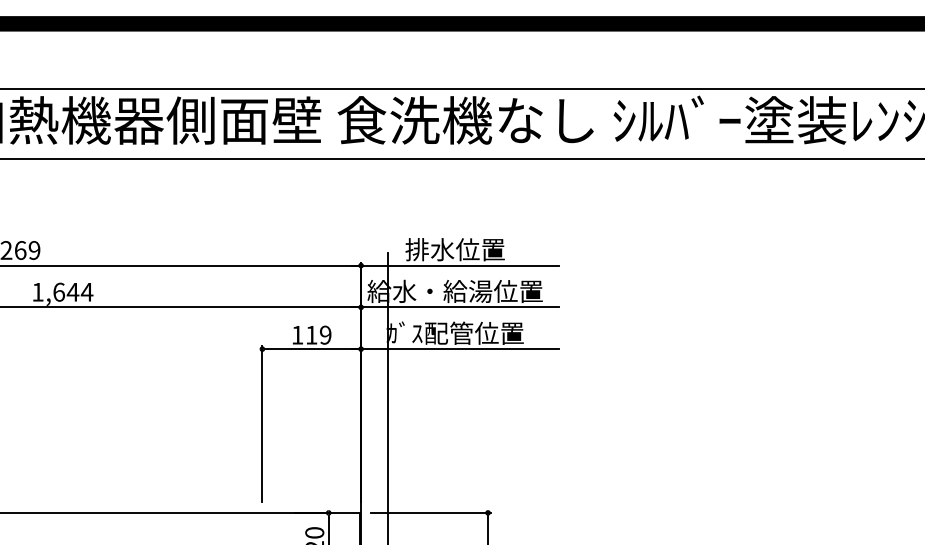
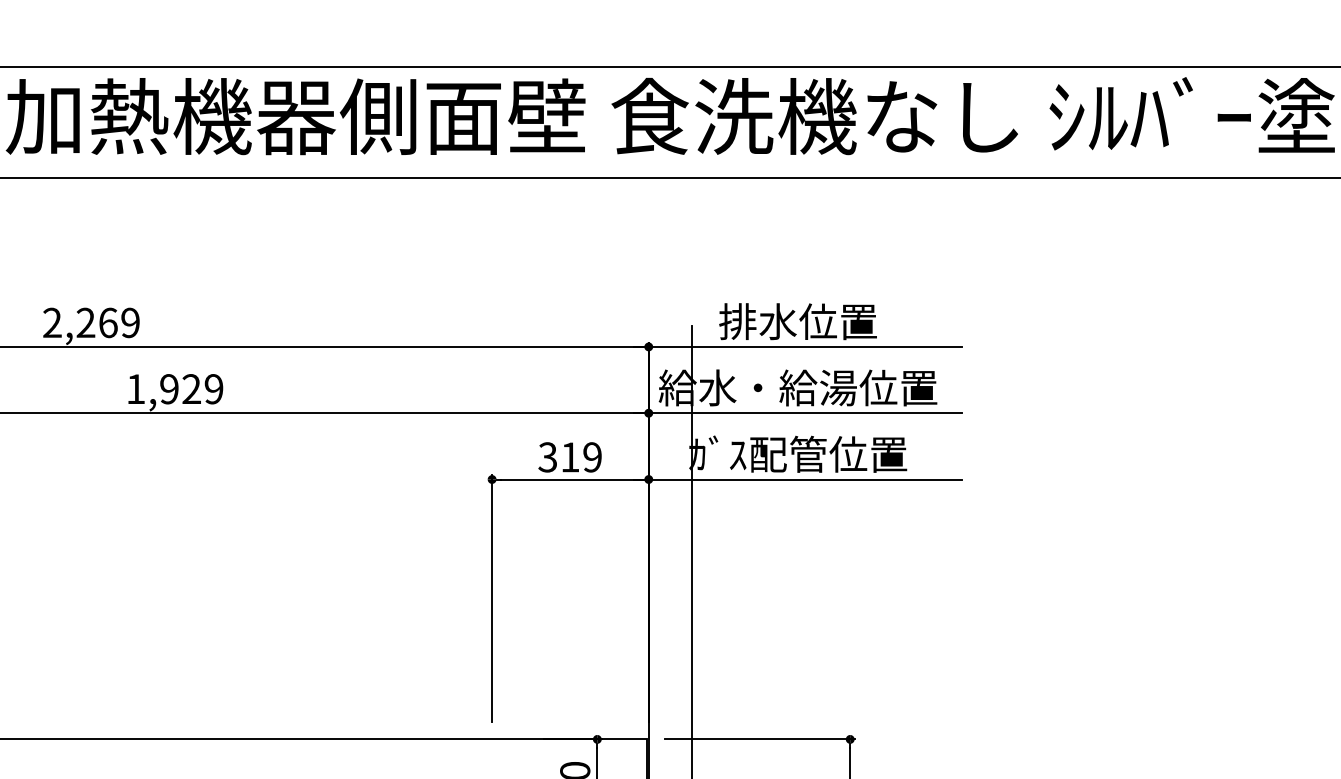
text: (73, 291) -> (192, 388), 1,644 -> 1,929
text: (297, 334) -> (547, 456), 119 -> 319

